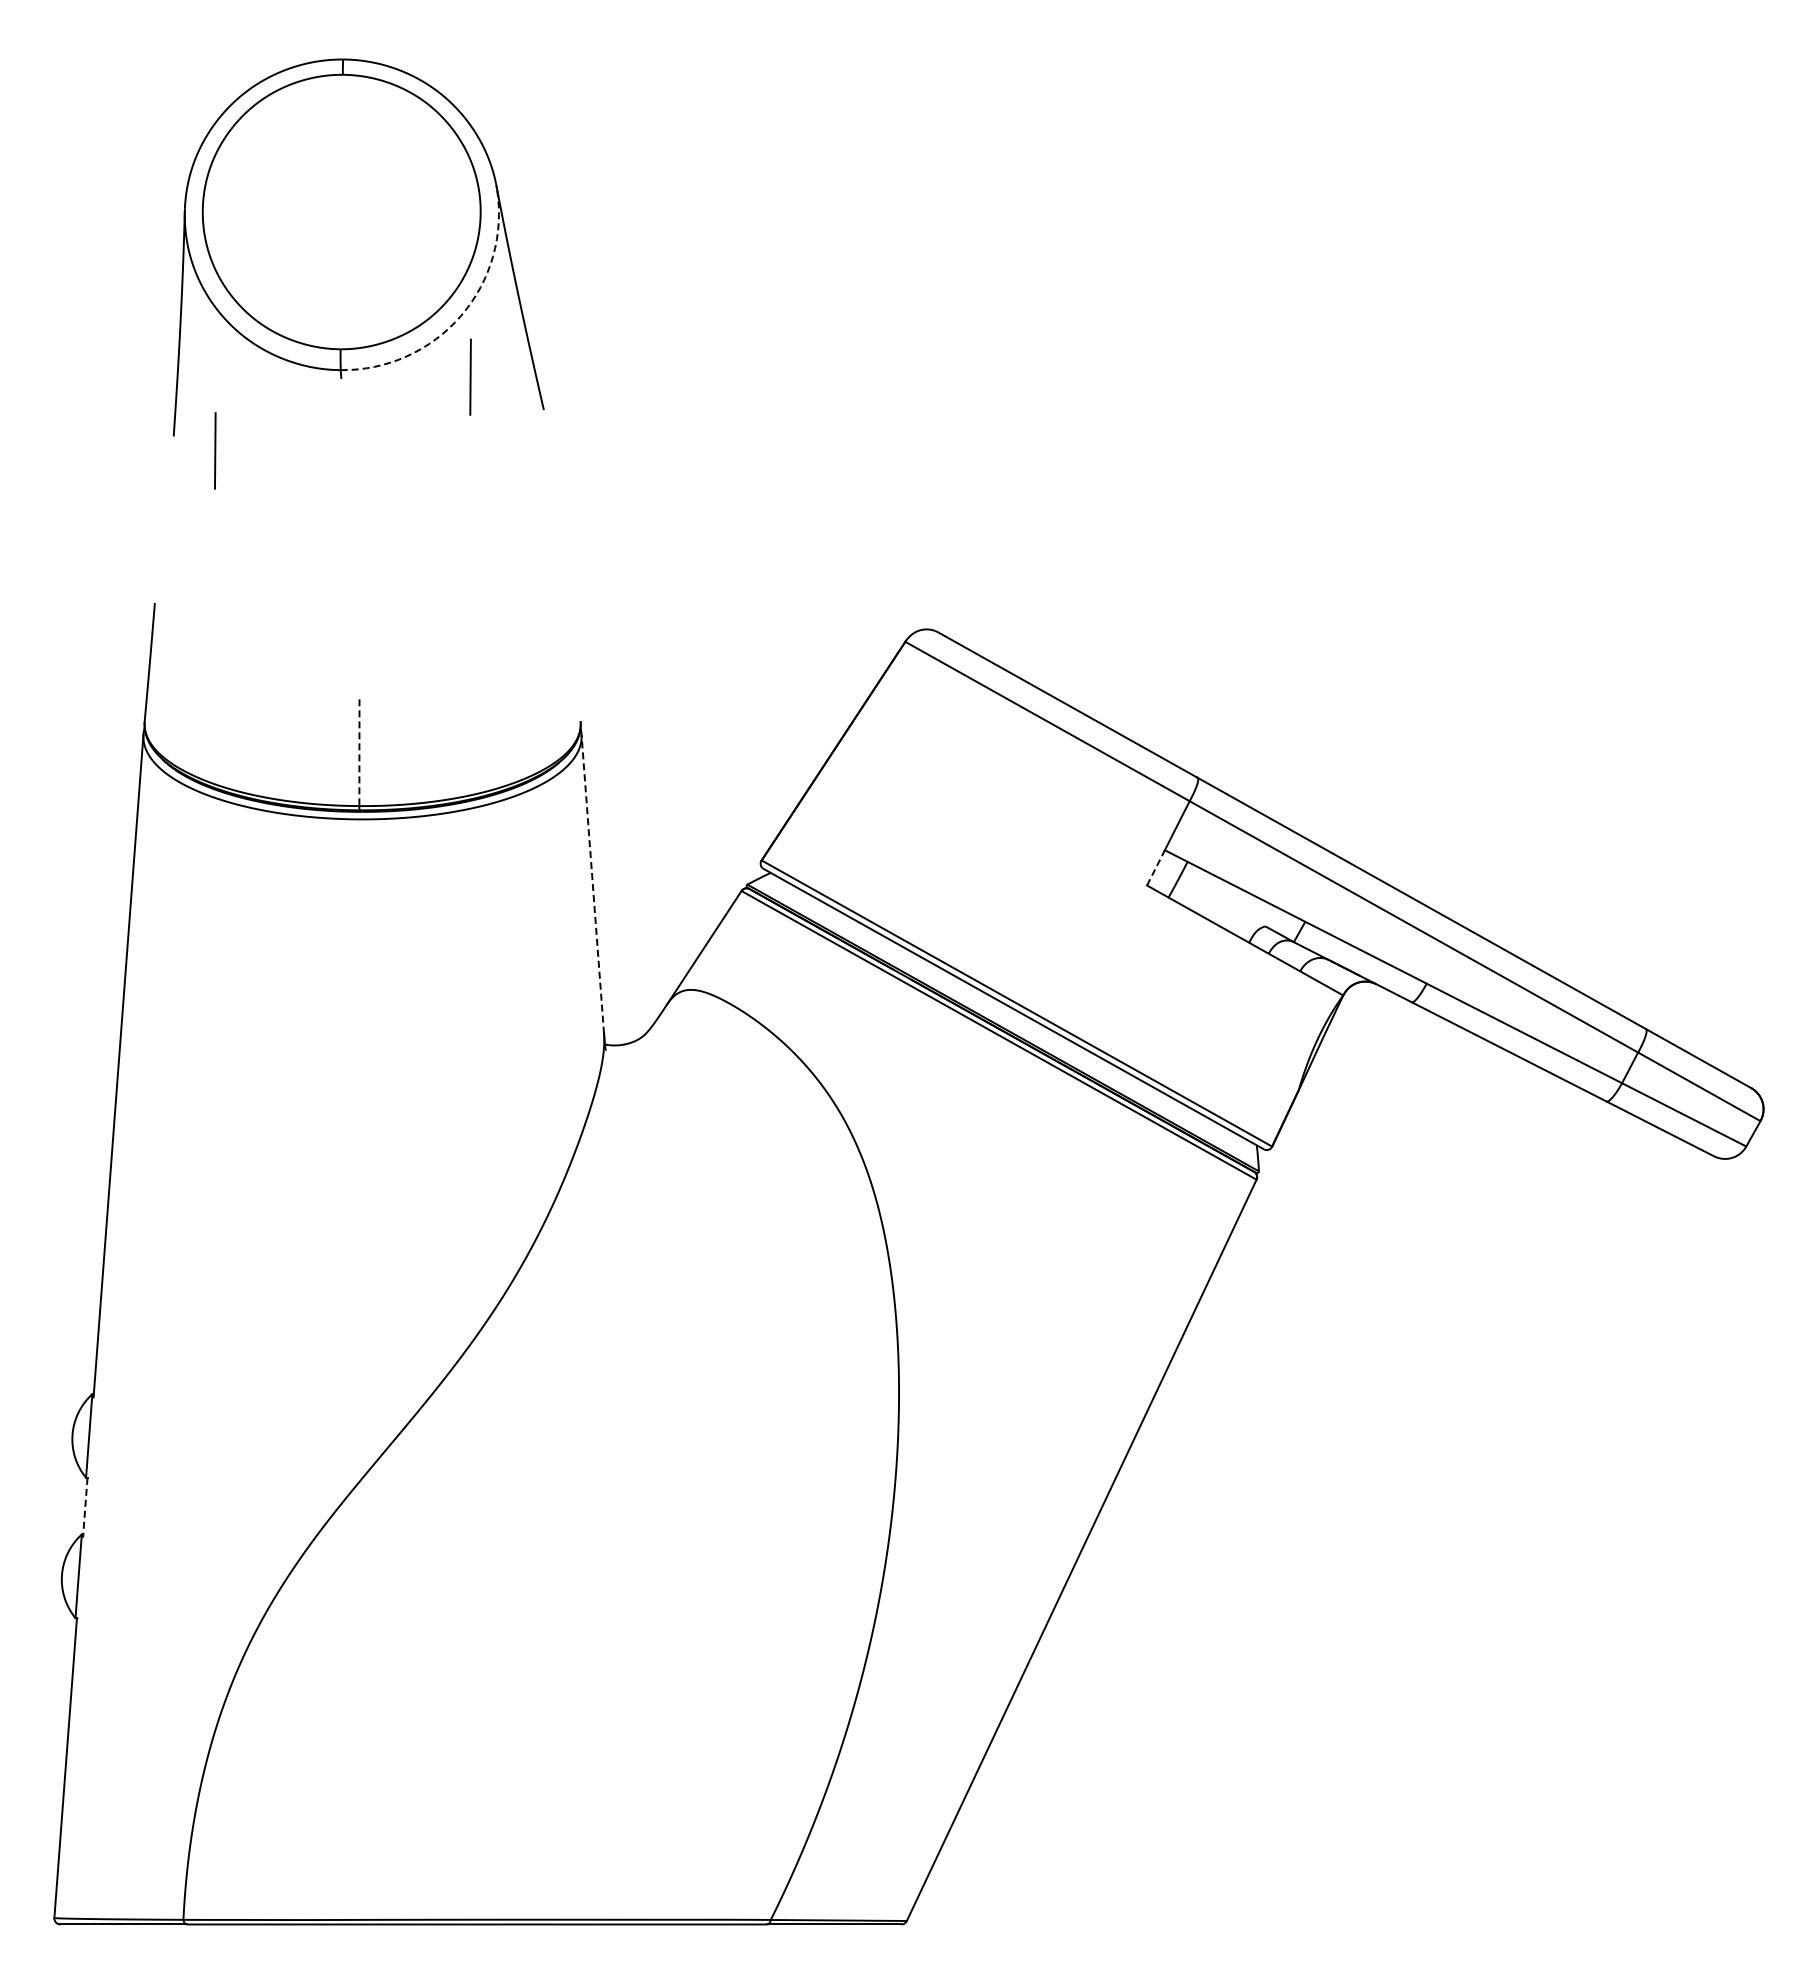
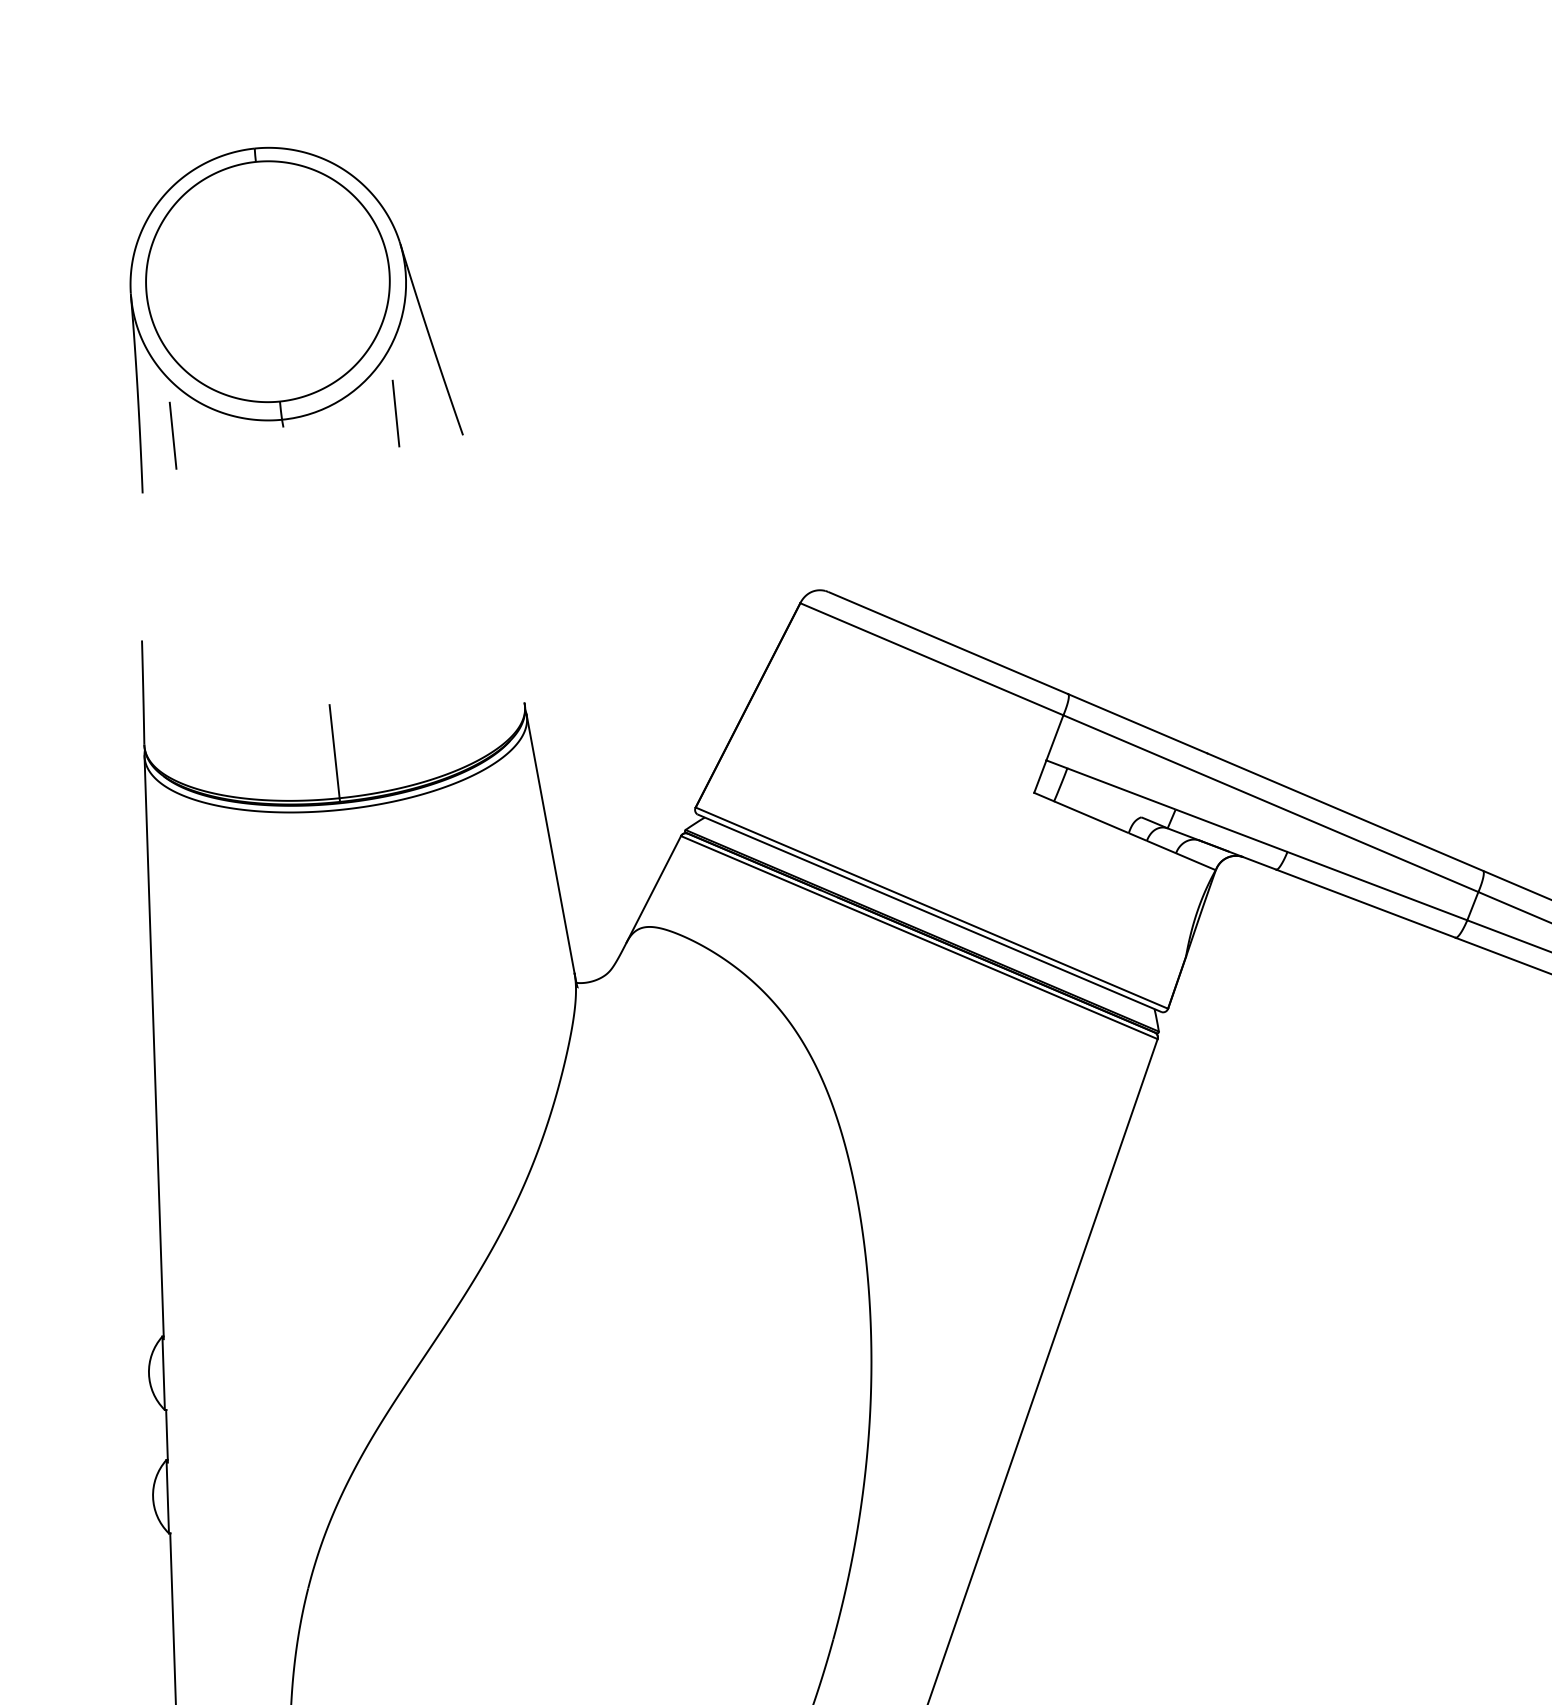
arc: (461, 315) -> (382, 360), dashed -> solid
line: (215, 450) -> (173, 435), moved
line: (359, 753) -> (334, 752), dashed -> solid
line: (1155, 867) -> (1039, 776), dashed -> solid
line: (592, 884) -> (550, 844), dashed -> solid
line: (85, 1507) -> (167, 1436), dashed -> solid

